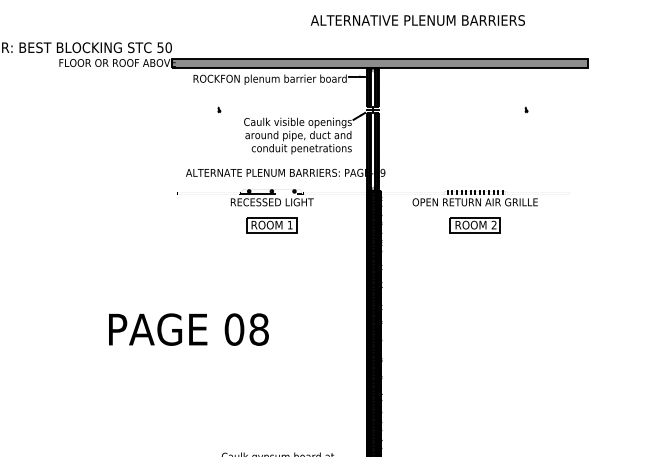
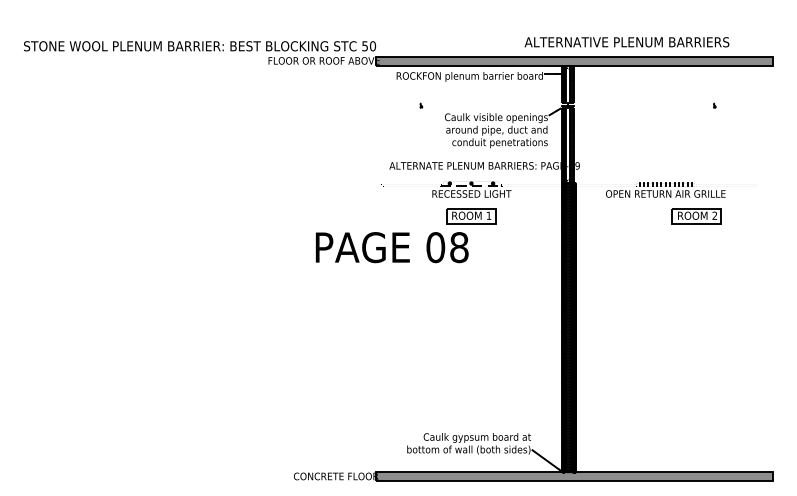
text: (417, 20) -> (626, 42), moved
part: (474, 225) -> (696, 216), moved
text: (188, 329) -> (391, 247), moved

